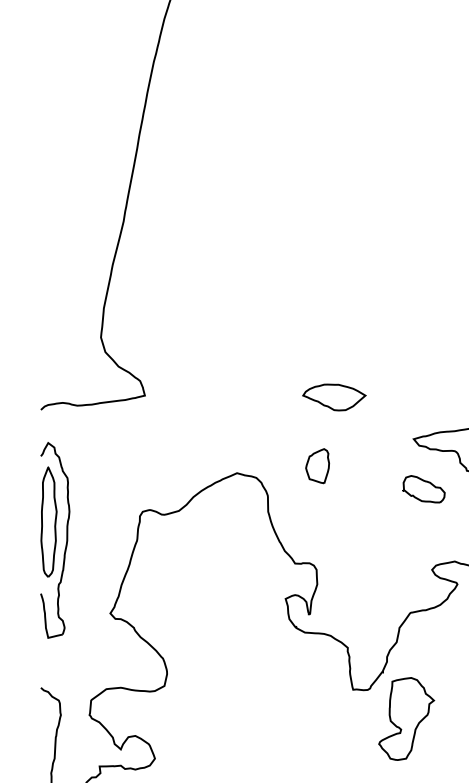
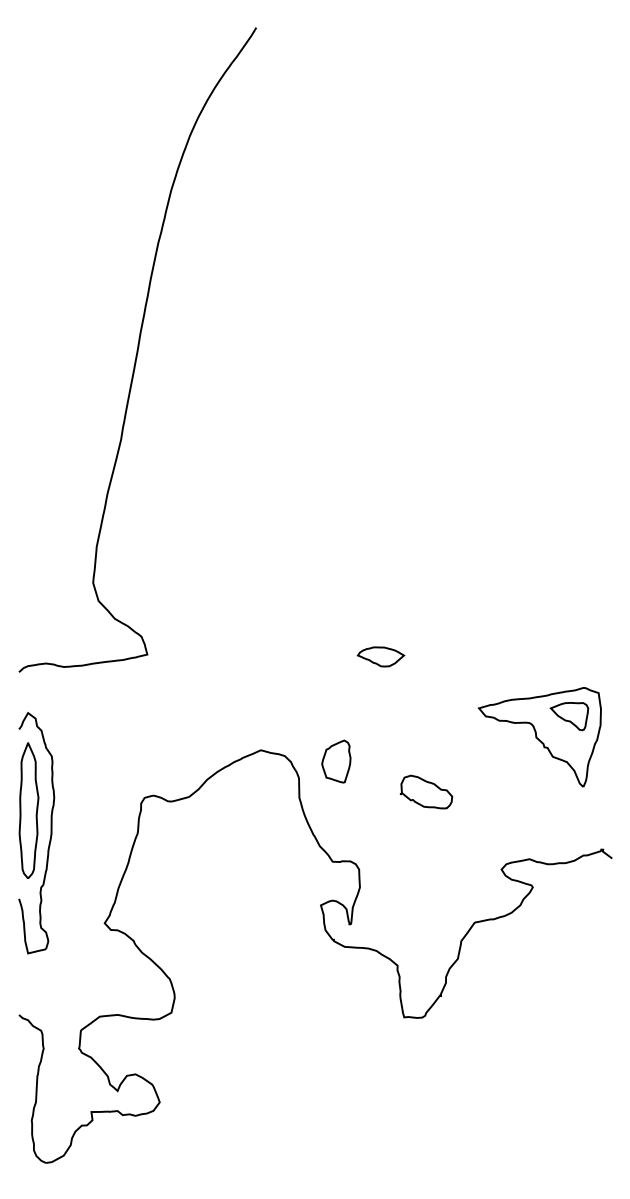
part: (333, 397) -> (380, 656), size x0.6
part: (317, 466) -> (336, 761), moved
part: (423, 488) -> (426, 791), moved
part: (406, 719) -> (469, 1053), removed

